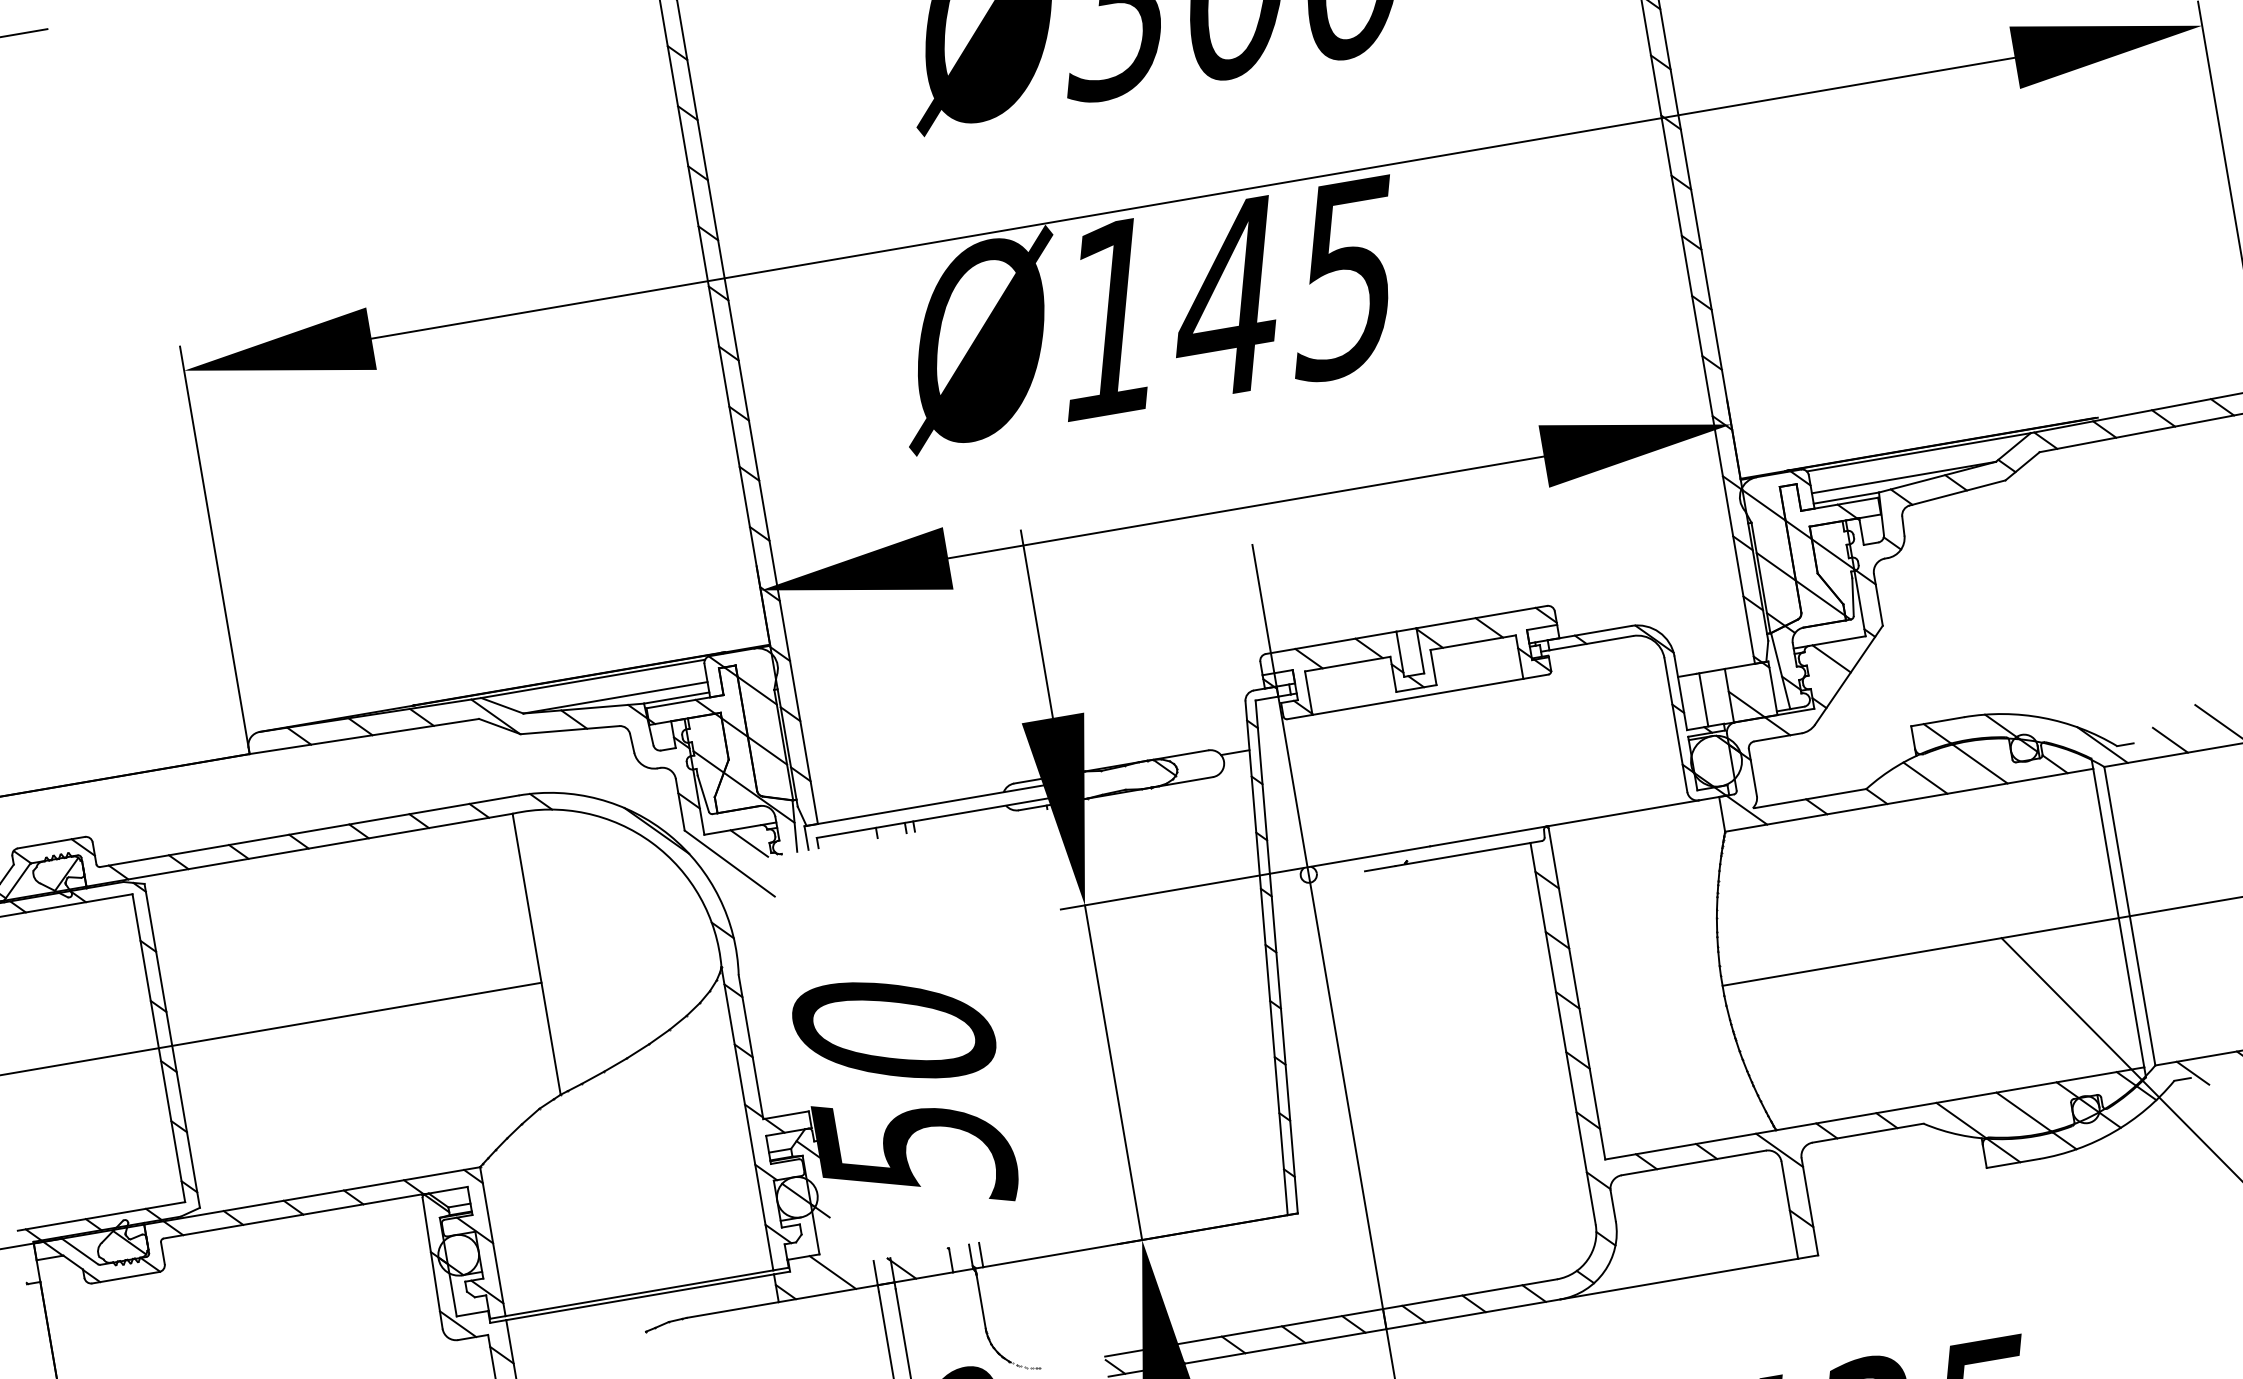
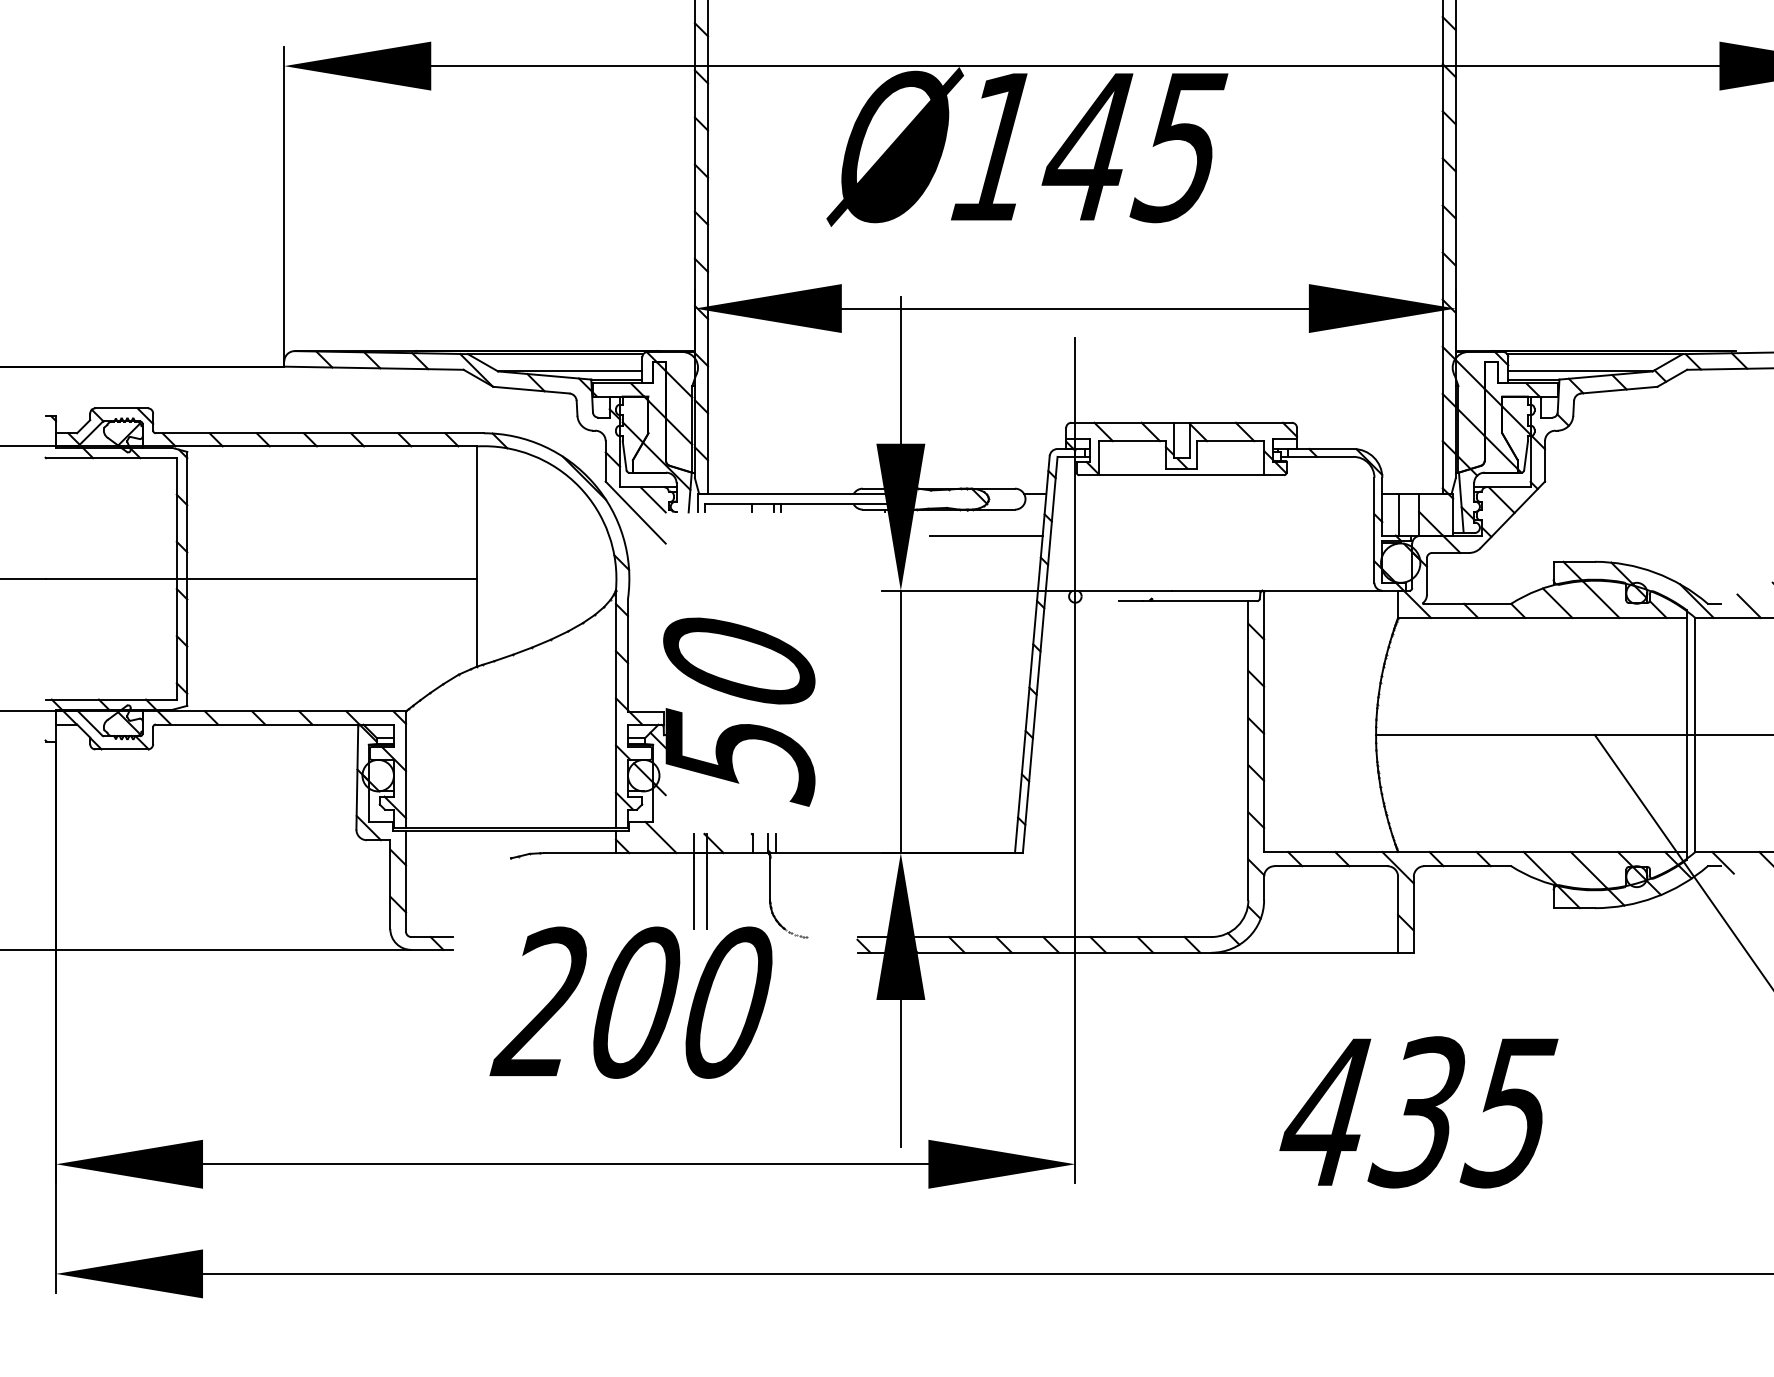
line: (1182, 816) -> (986, 535), added

